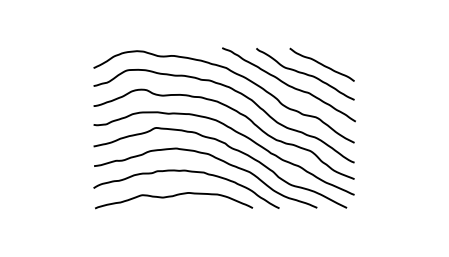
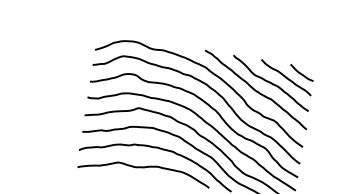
curve: (338, 56) -> (301, 72), added

